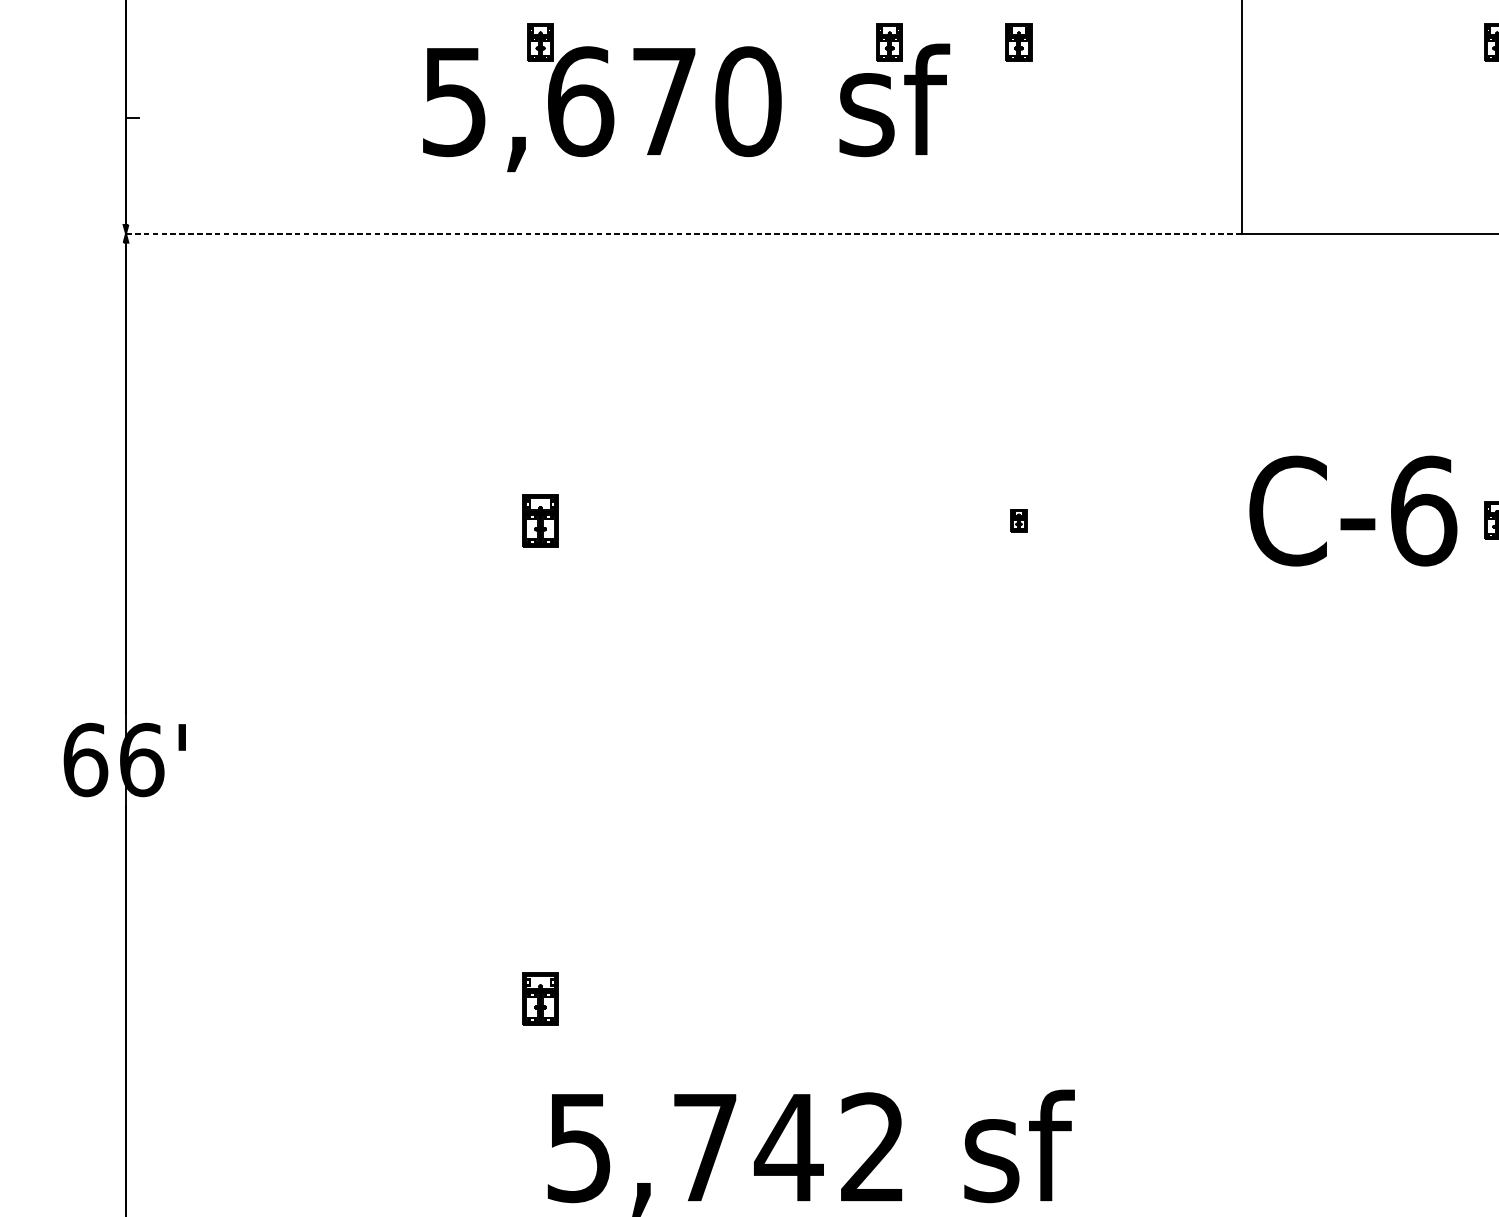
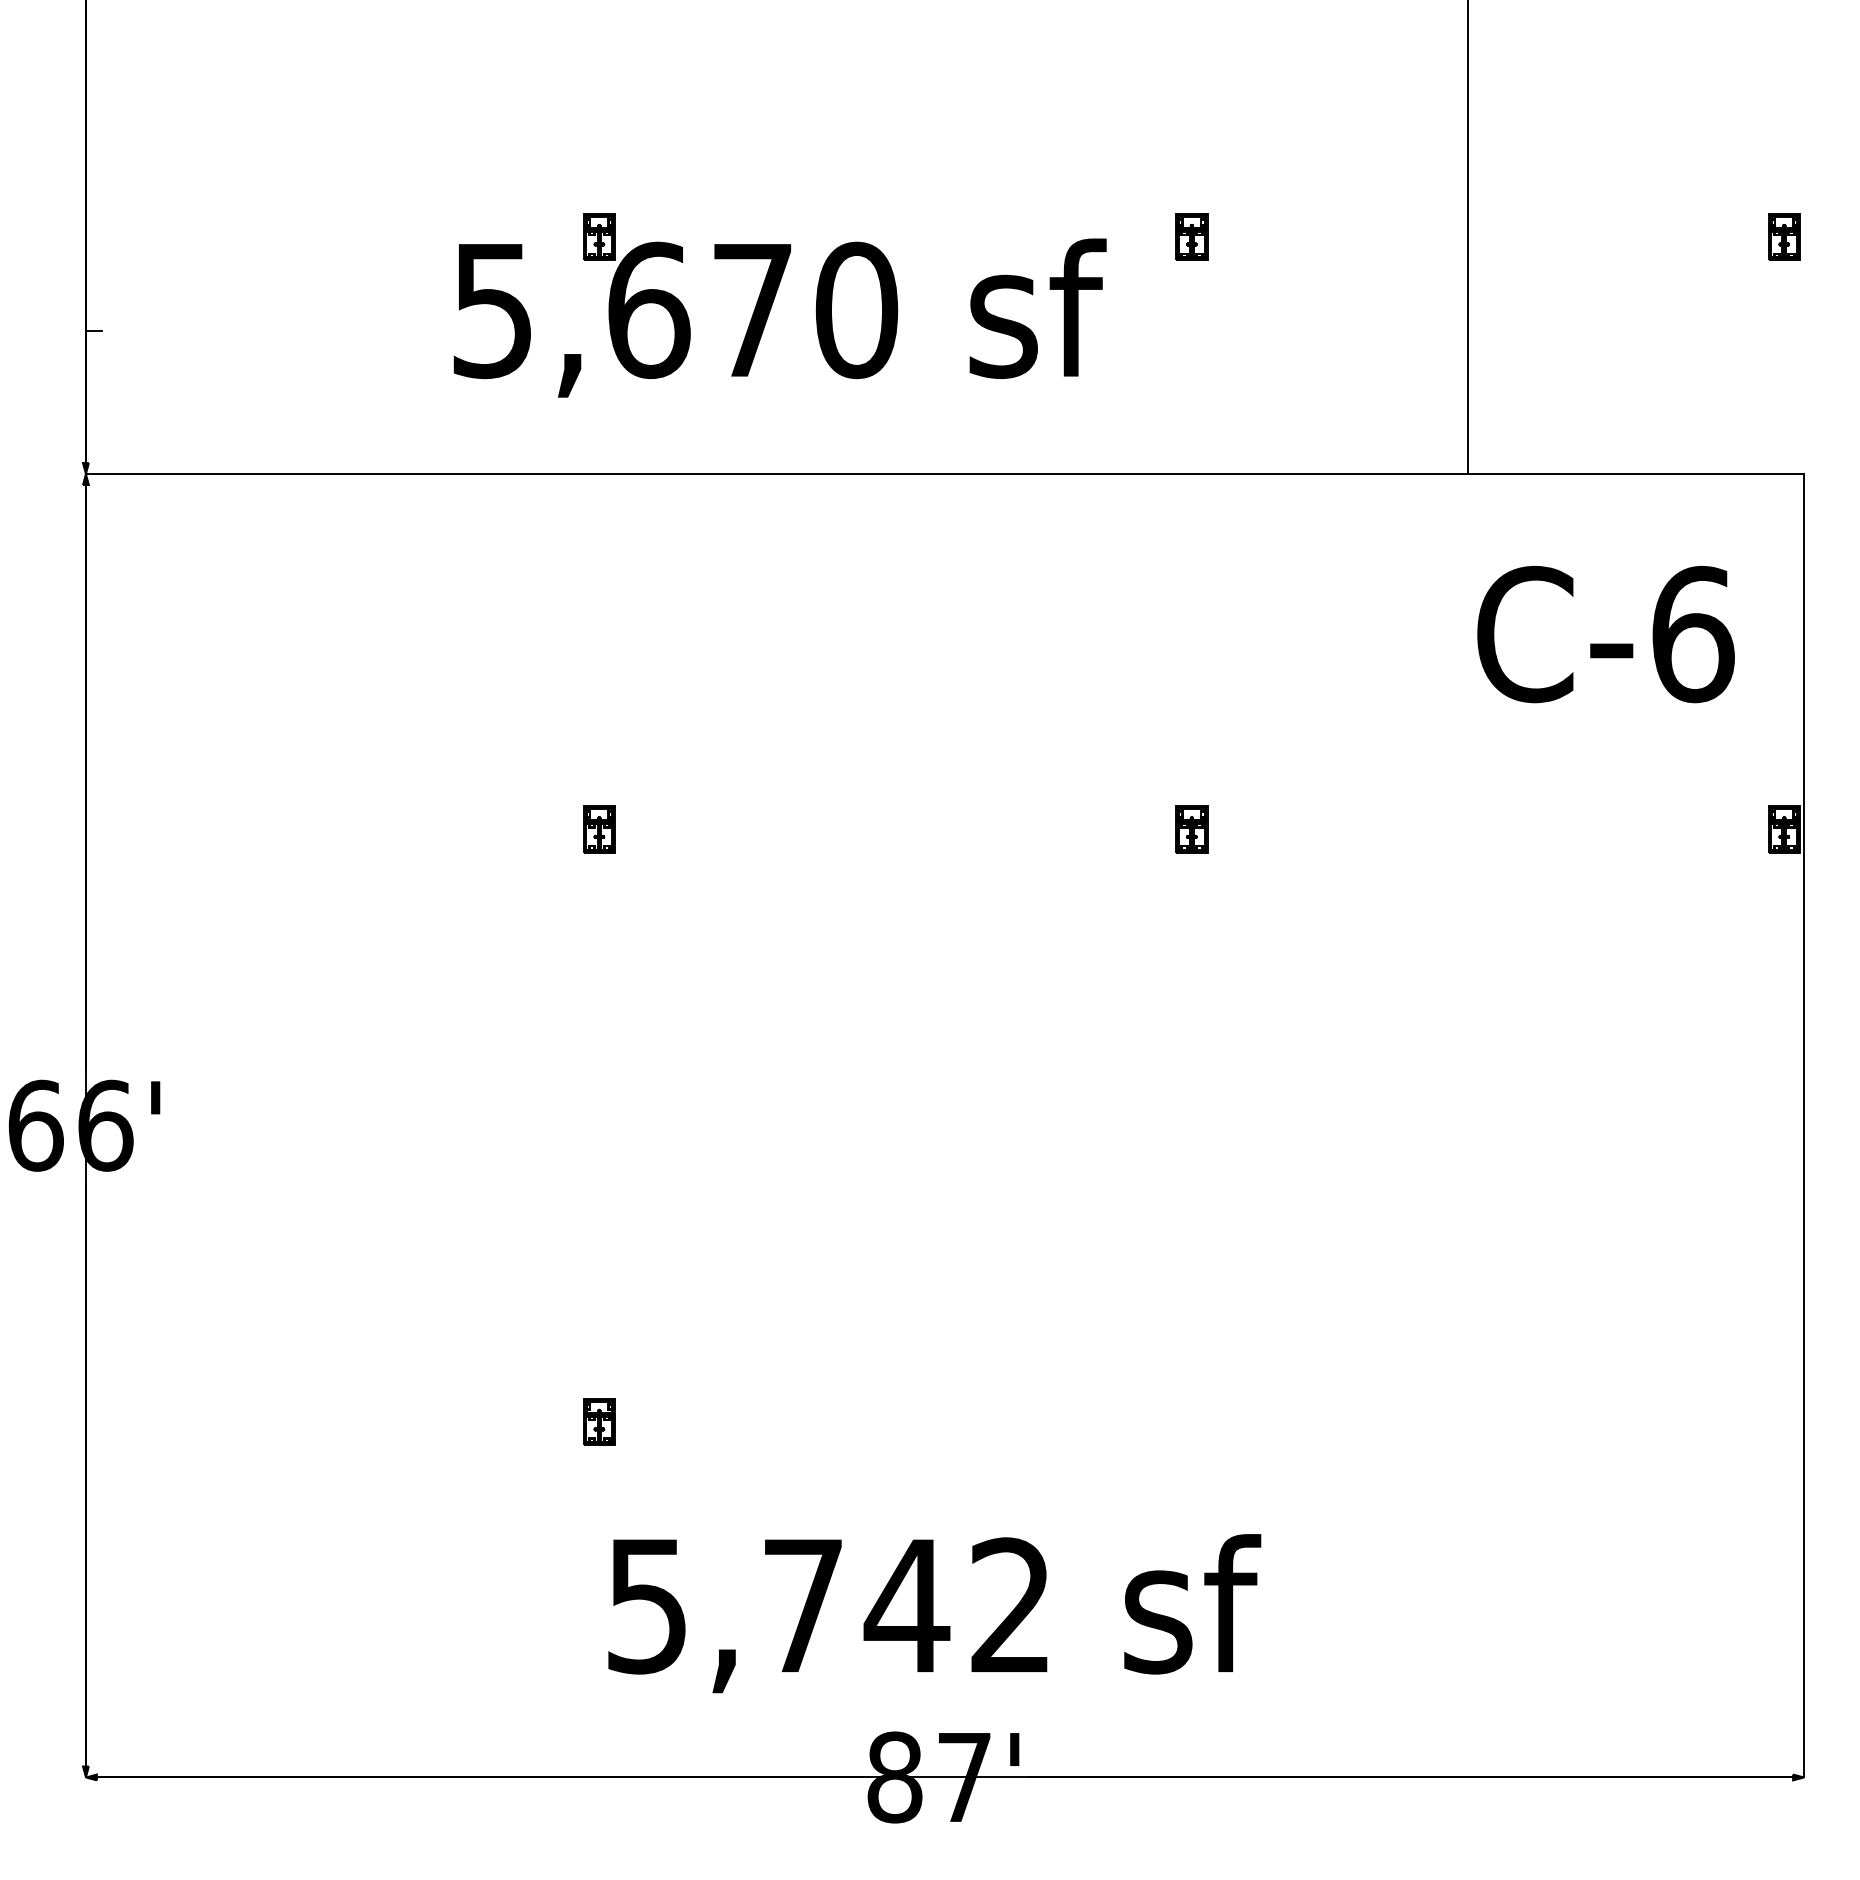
part: (889, 42) -> (1031, 236), removed
line: (684, 234) -> (777, 474), dashed -> solid
text: (1352, 511) -> (1605, 634), moved
part: (540, 520) -> (599, 829), size x0.71
part: (1018, 520) -> (1191, 829), size x1.67
part: (540, 998) -> (599, 1421), size x0.71

